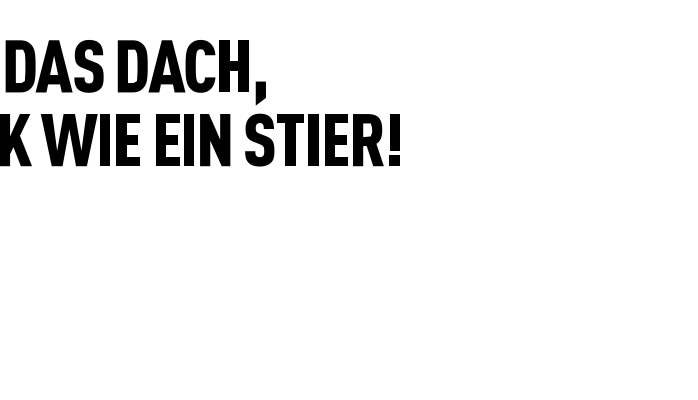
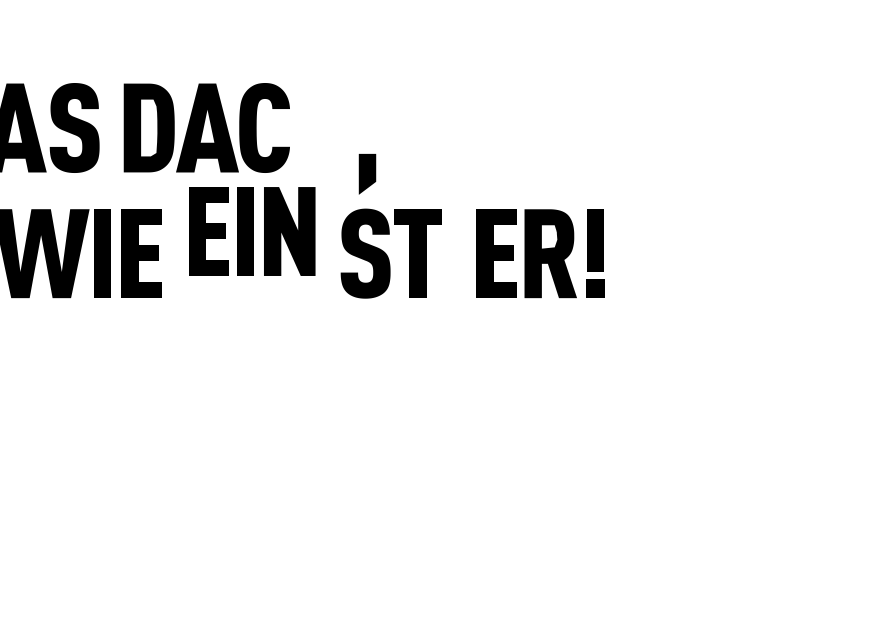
fill: (233, 66) -> (320, 128), removed
part: (193, 140) -> (252, 232), moved
fill: (313, 140) -> (457, 254), removed

